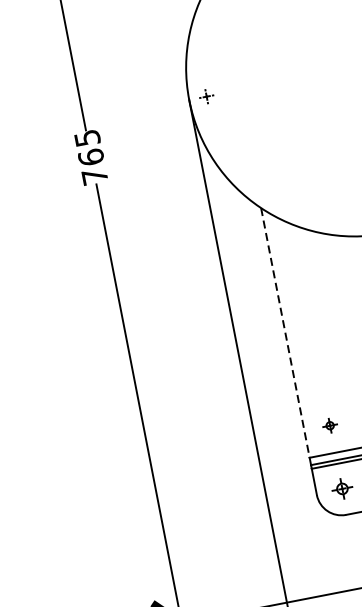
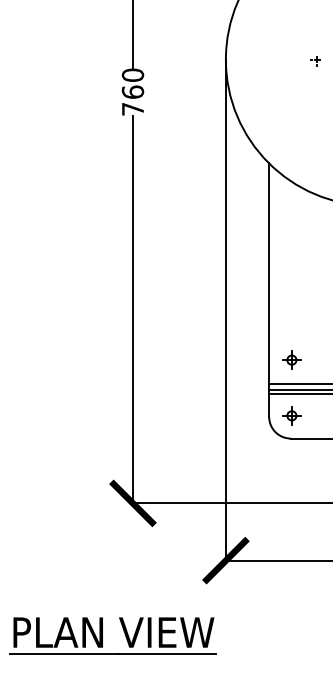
part: (205, 99) -> (315, 61), moved
text: (86, 137) -> (132, 74), 765 -> 760
line: (285, 333) -> (269, 274), dashed -> solid
part: (329, 425) -> (291, 359), size x1.43

